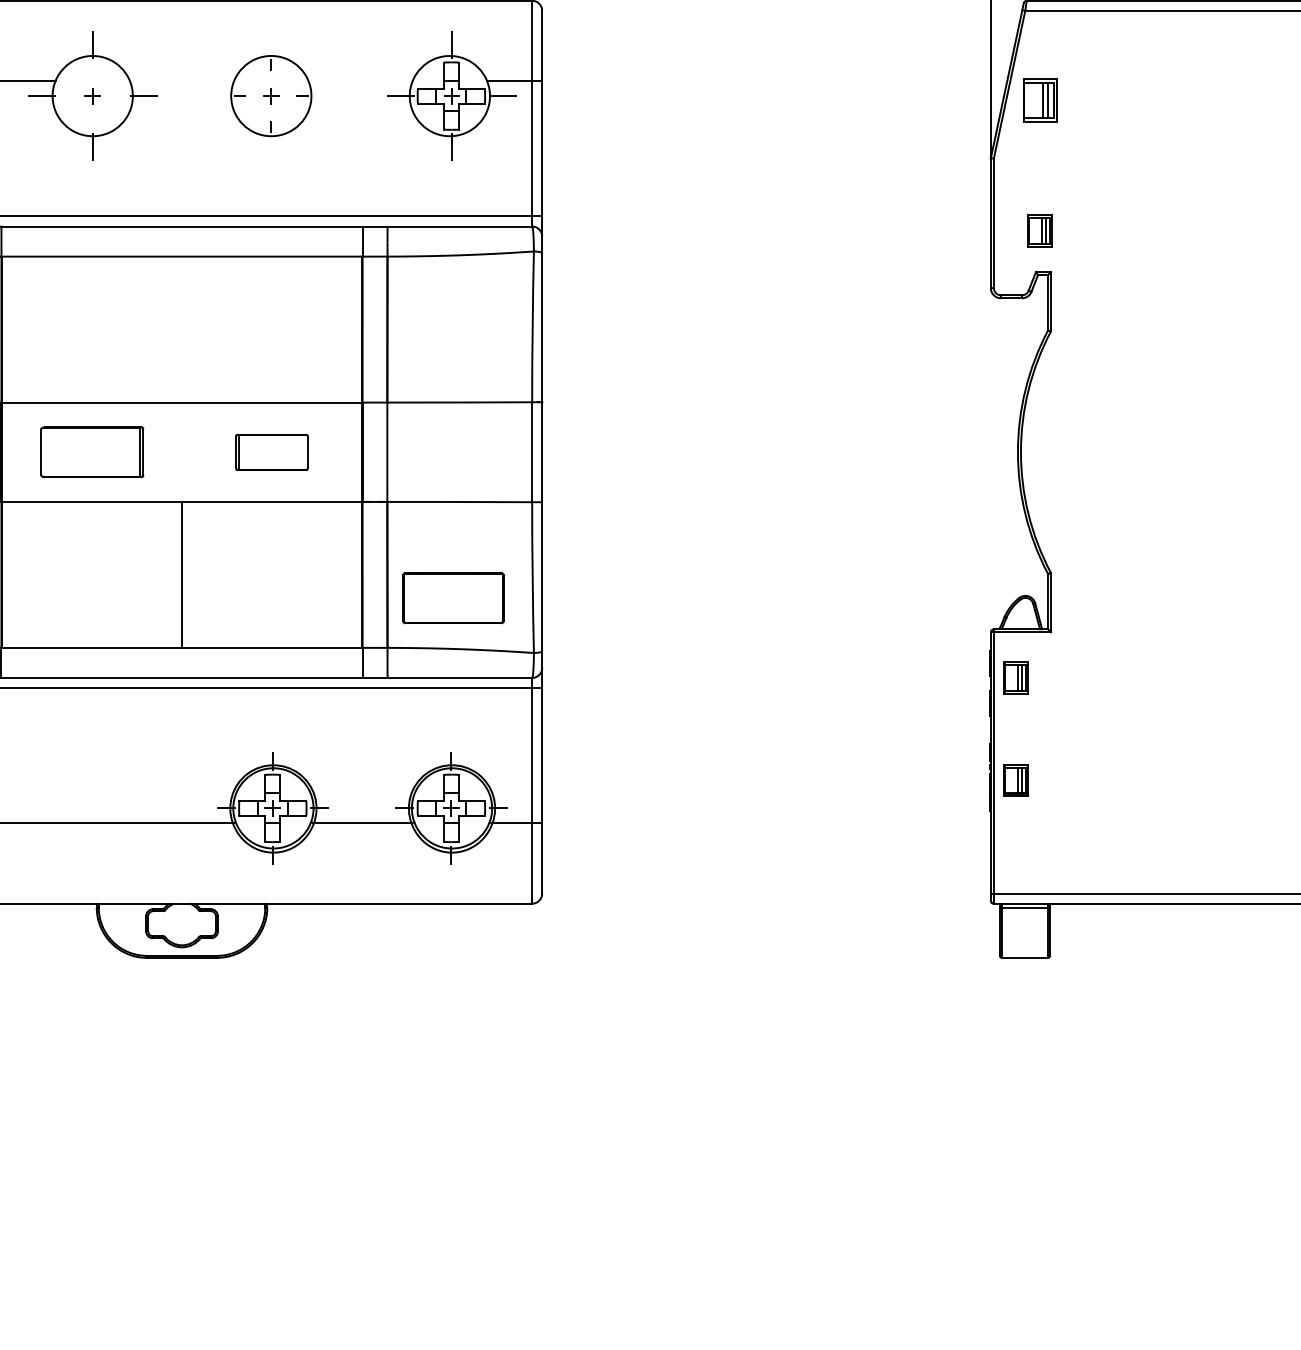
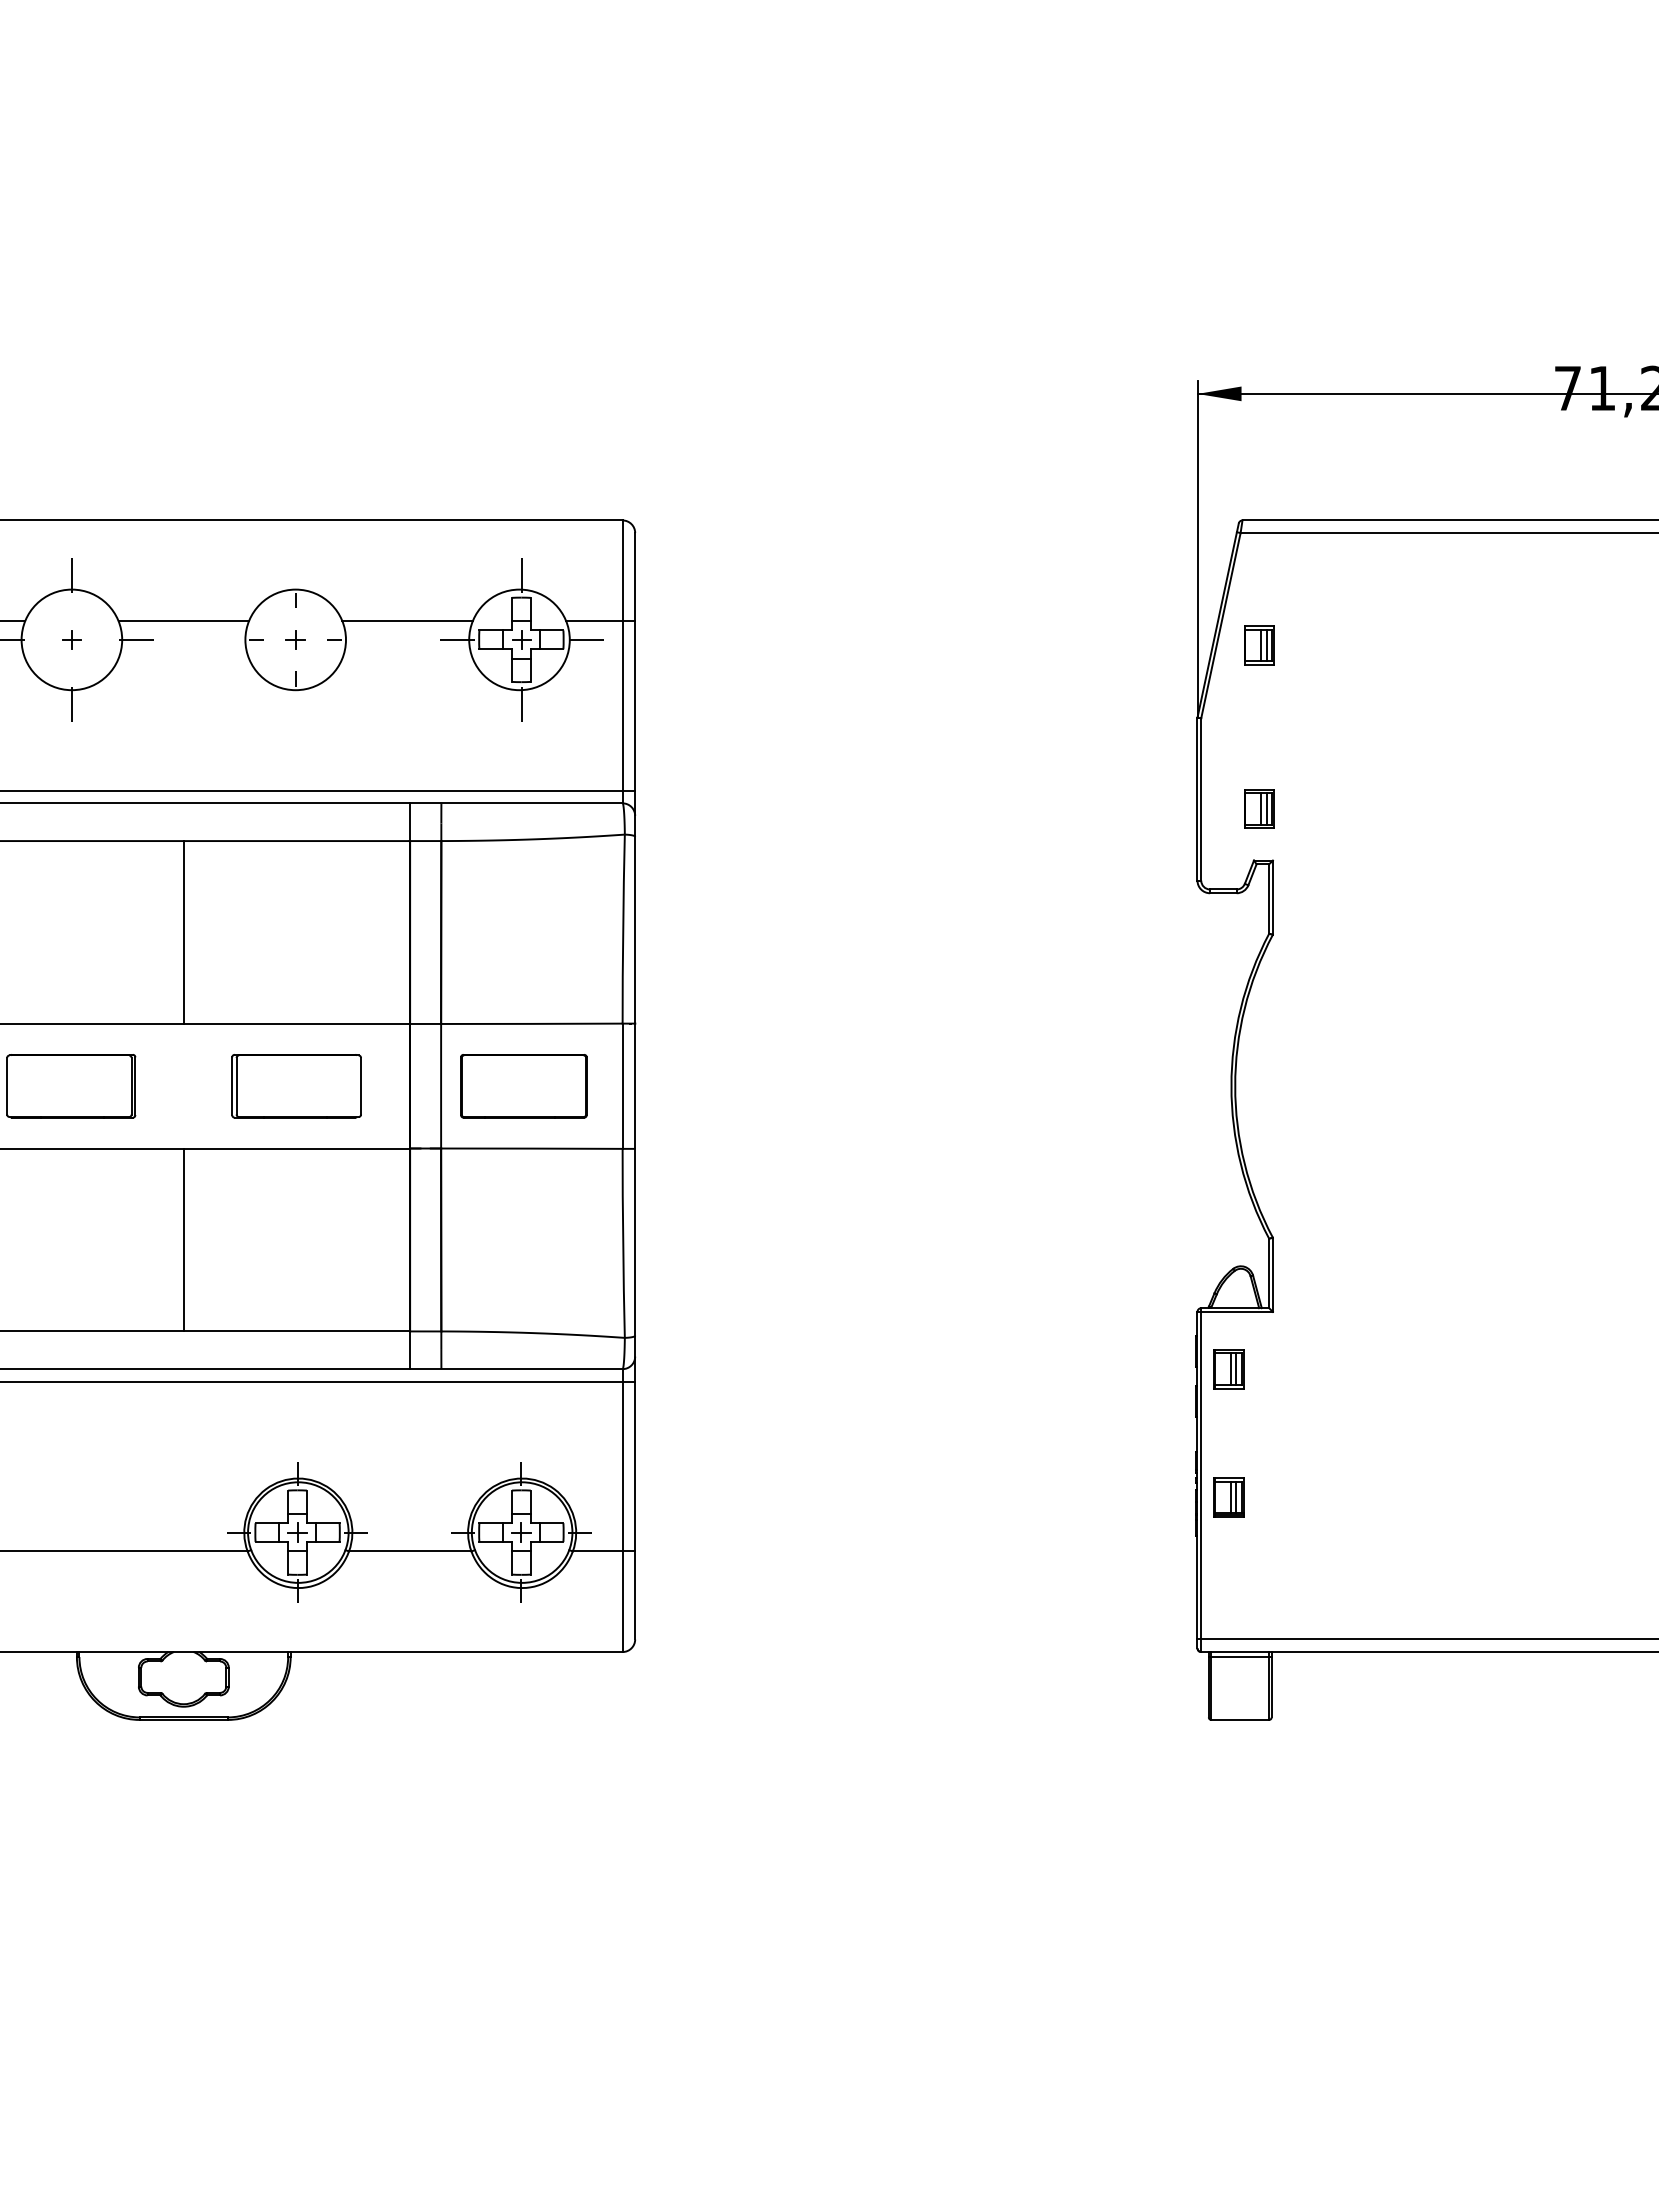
line: (181, 81) -> (183, 621), added
line: (360, 81) -> (407, 621), added
part: (1040, 100) -> (1259, 645), size x0.71
line: (181, 329) -> (183, 932), added
part: (271, 452) -> (296, 1086), size x1.43
part: (453, 598) -> (523, 1086), moved

